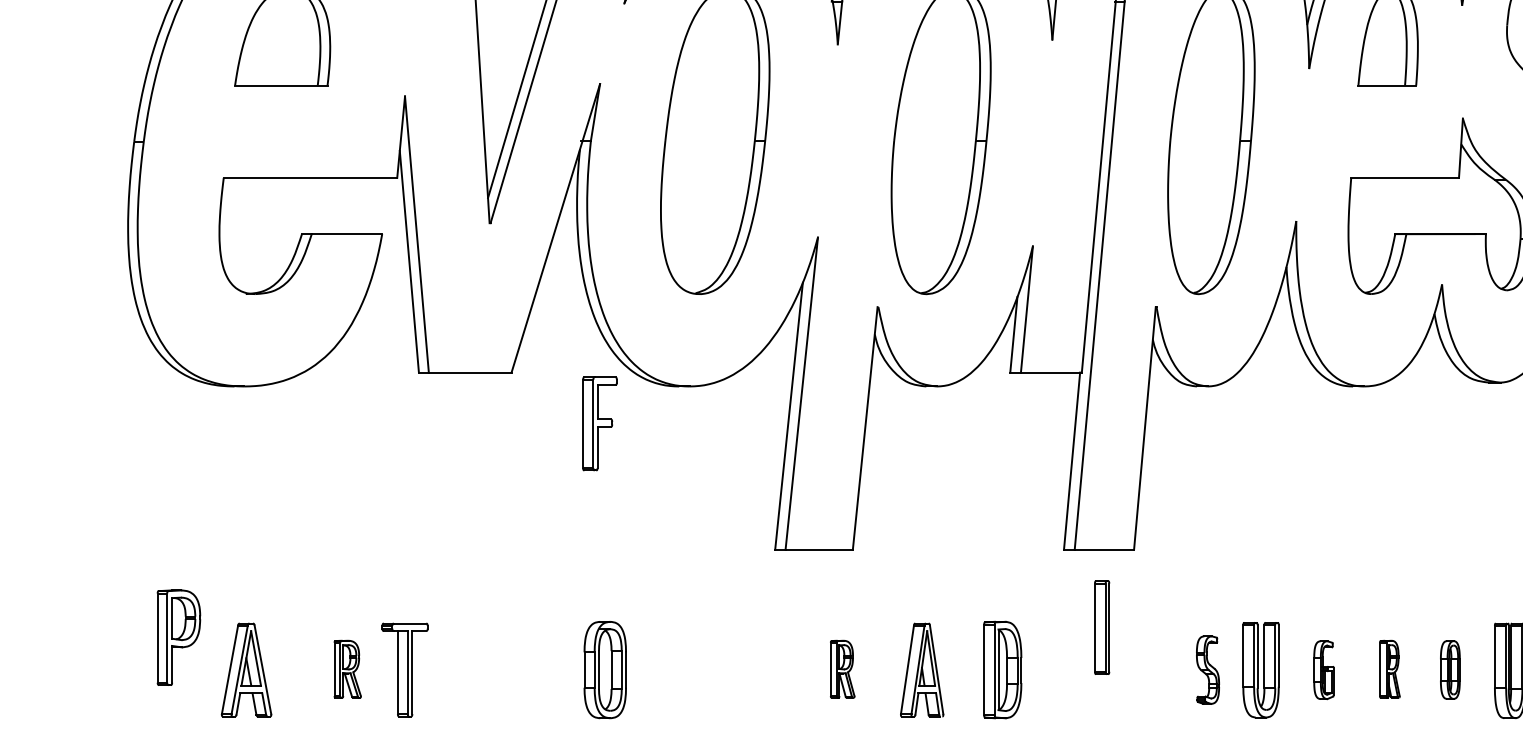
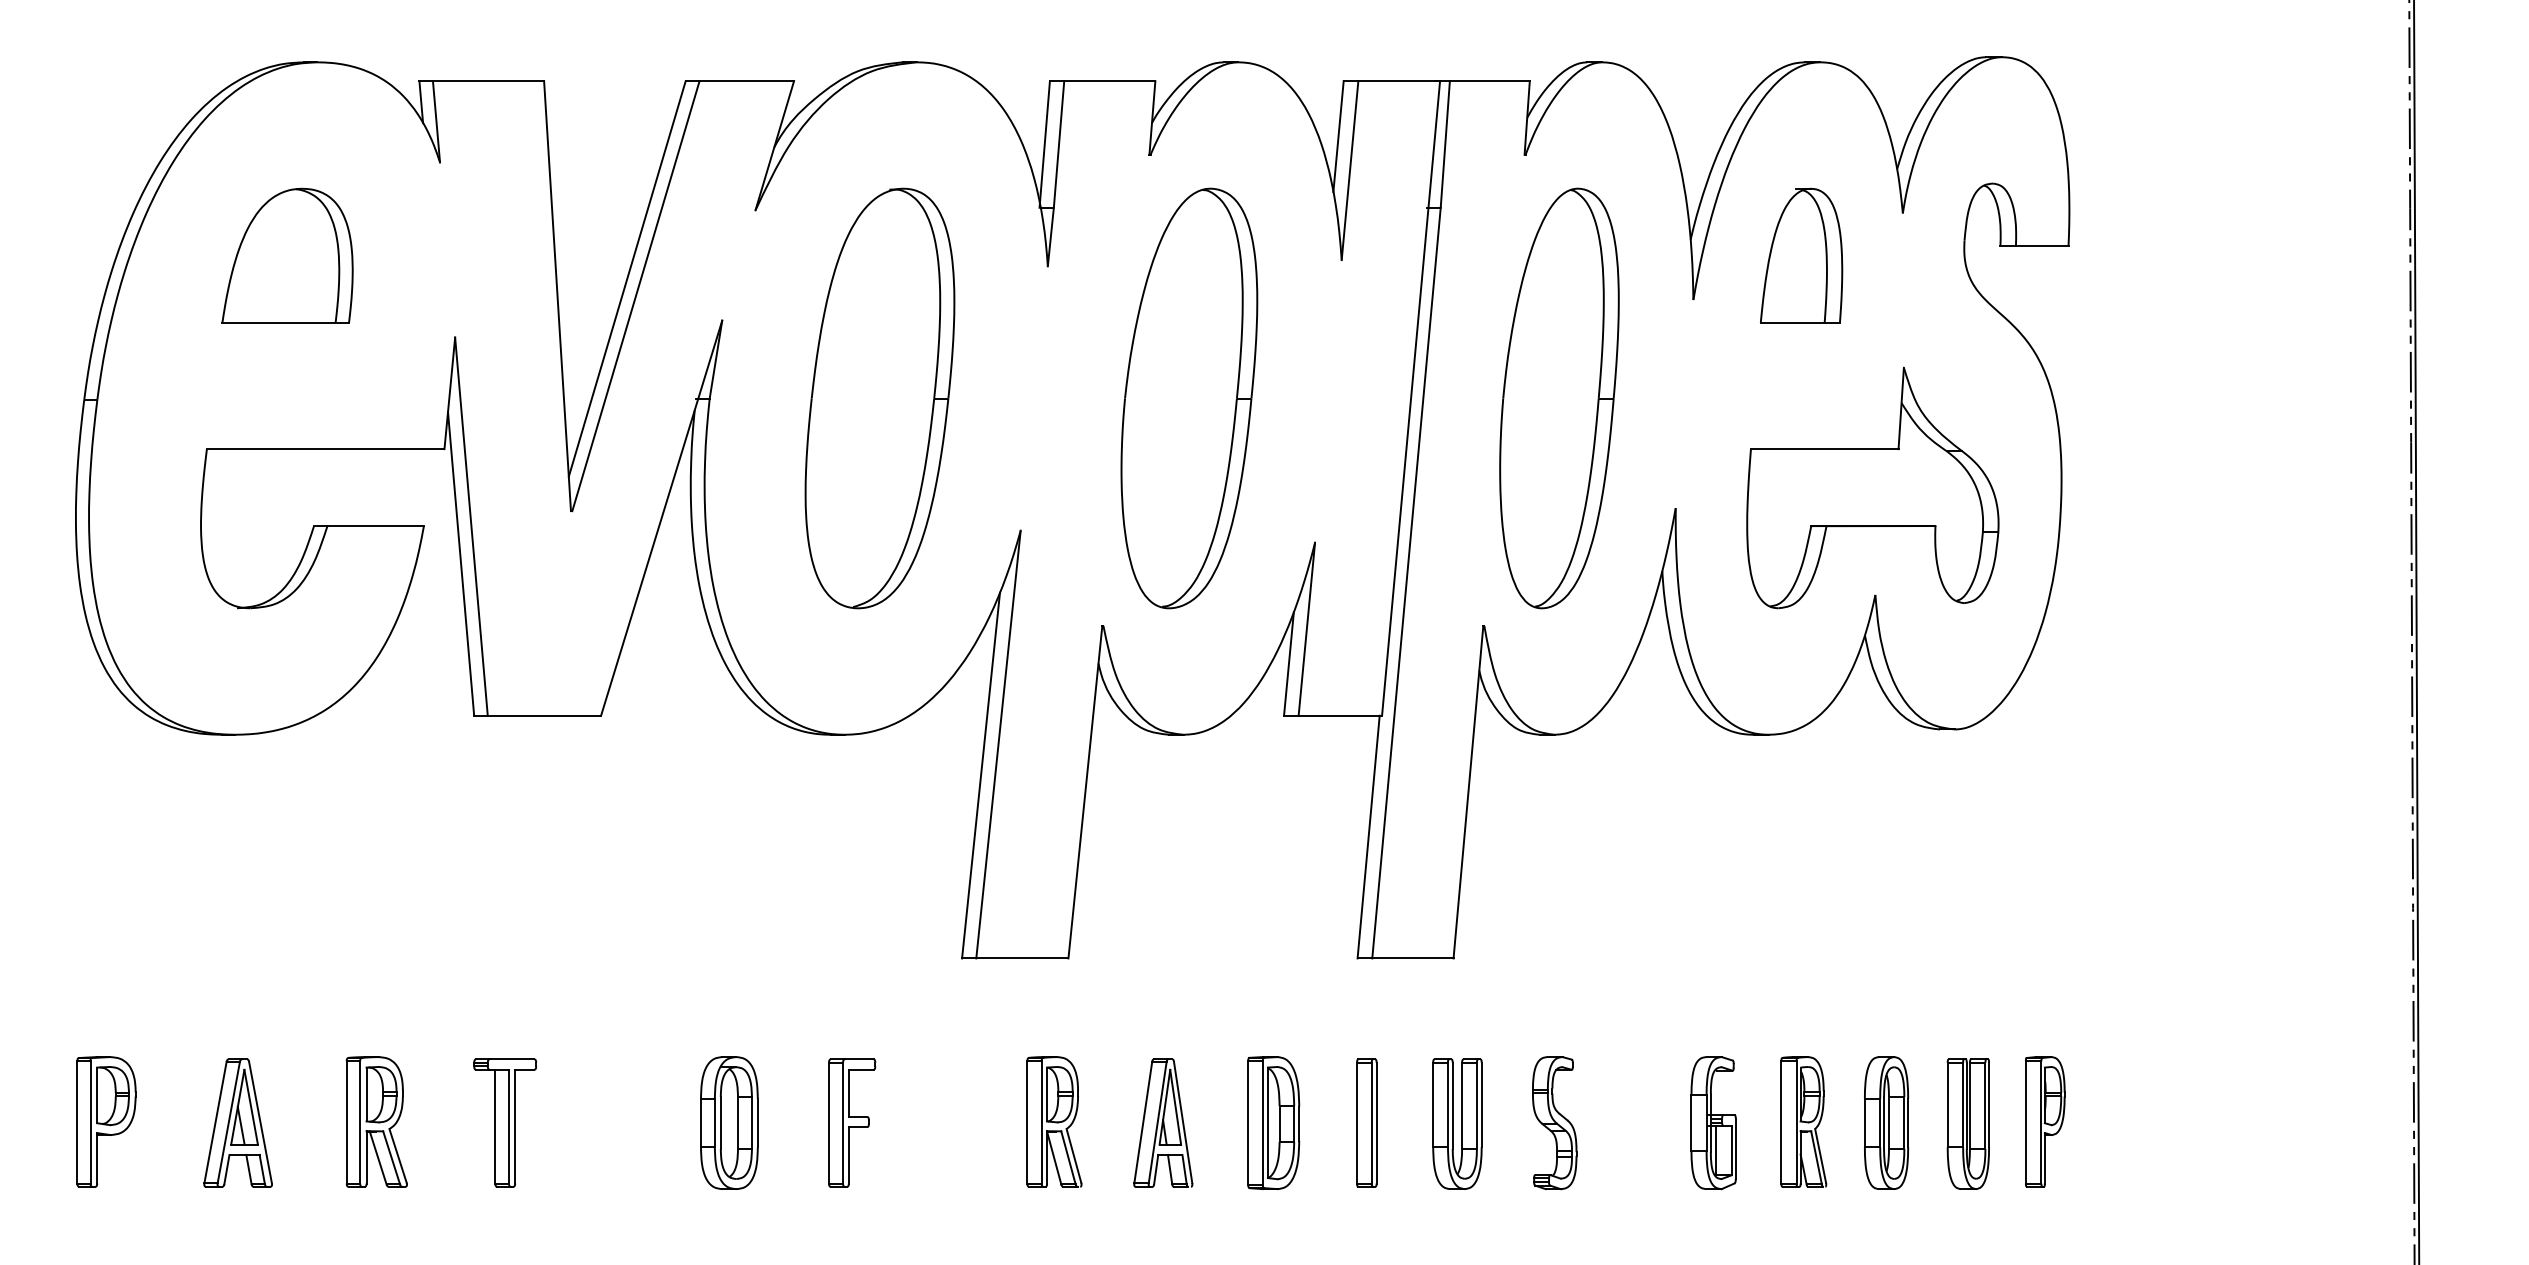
part: (600, 423) -> (852, 1122), moved
part: (1101, 627) -> (1366, 1122), moved
part: (178, 637) -> (106, 1121), moved
part: (347, 668) -> (376, 1121), size x1.67
part: (842, 668) -> (1054, 1121), size x1.67
part: (1389, 668) -> (1803, 1121), size x1.67
part: (405, 669) -> (505, 1122), moved
part: (1261, 669) -> (1457, 1123), moved
part: (1450, 669) -> (1886, 1122), size x1.67
part: (1207, 670) -> (1554, 1123), size x1.43
part: (1323, 670) -> (1713, 1123), size x1.67

